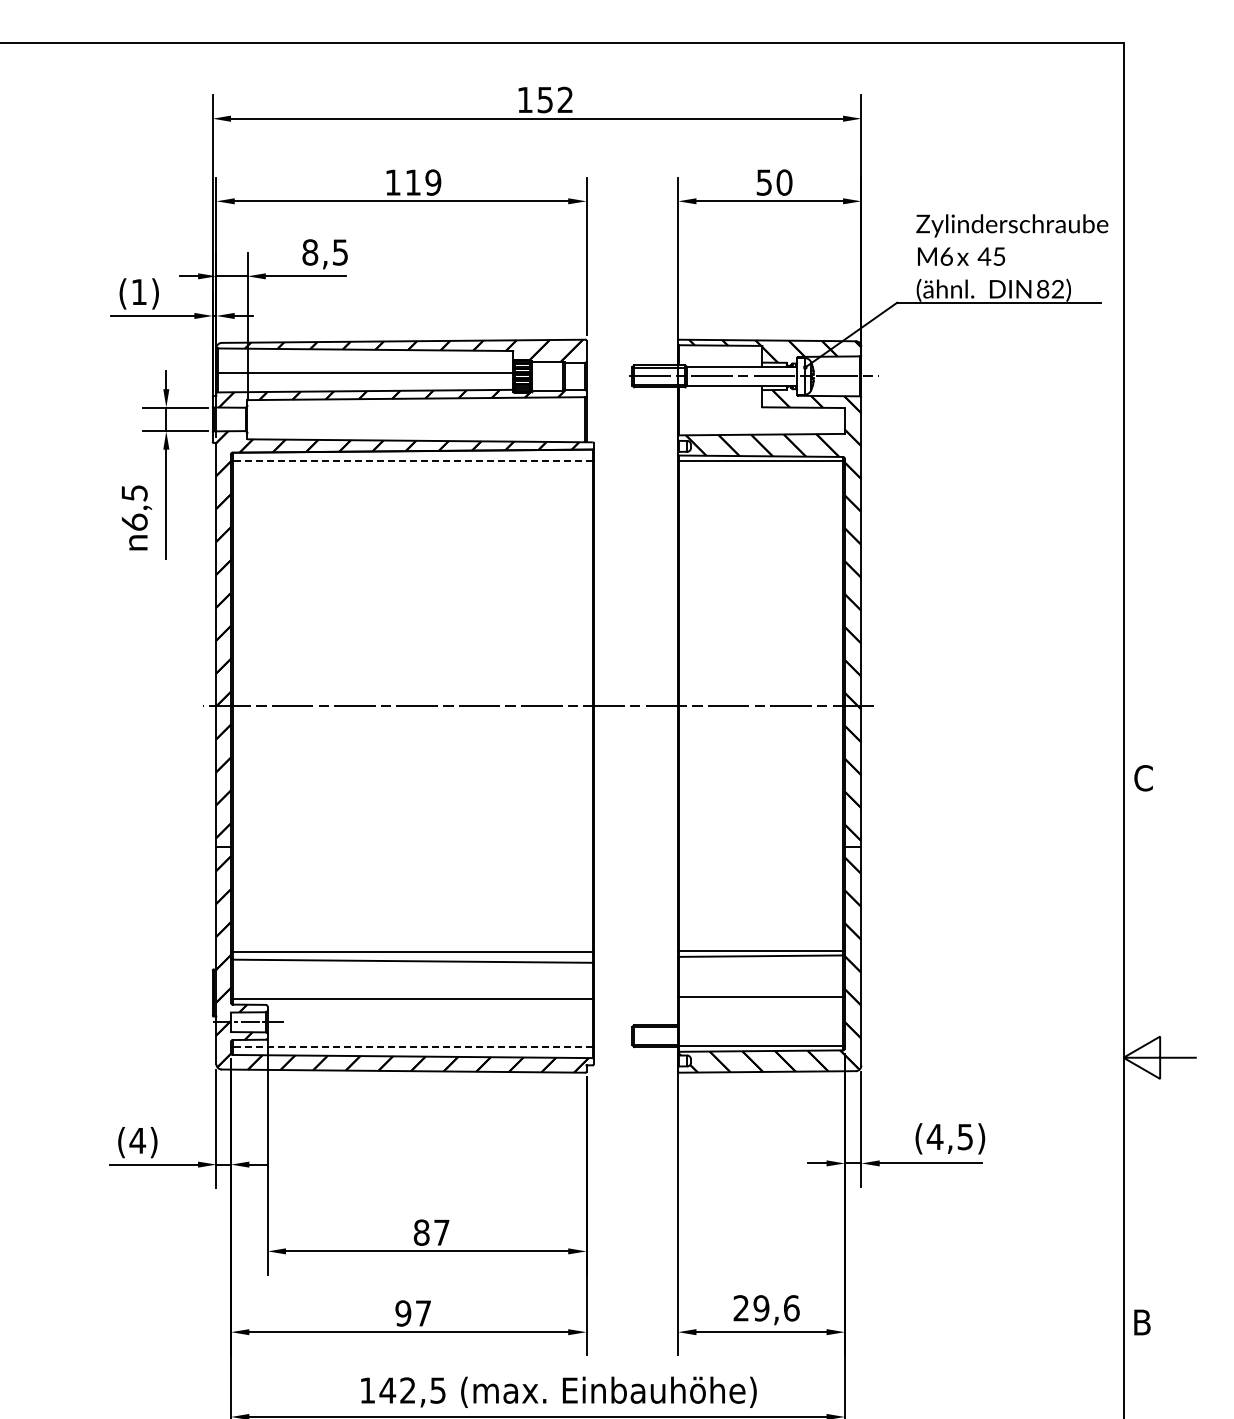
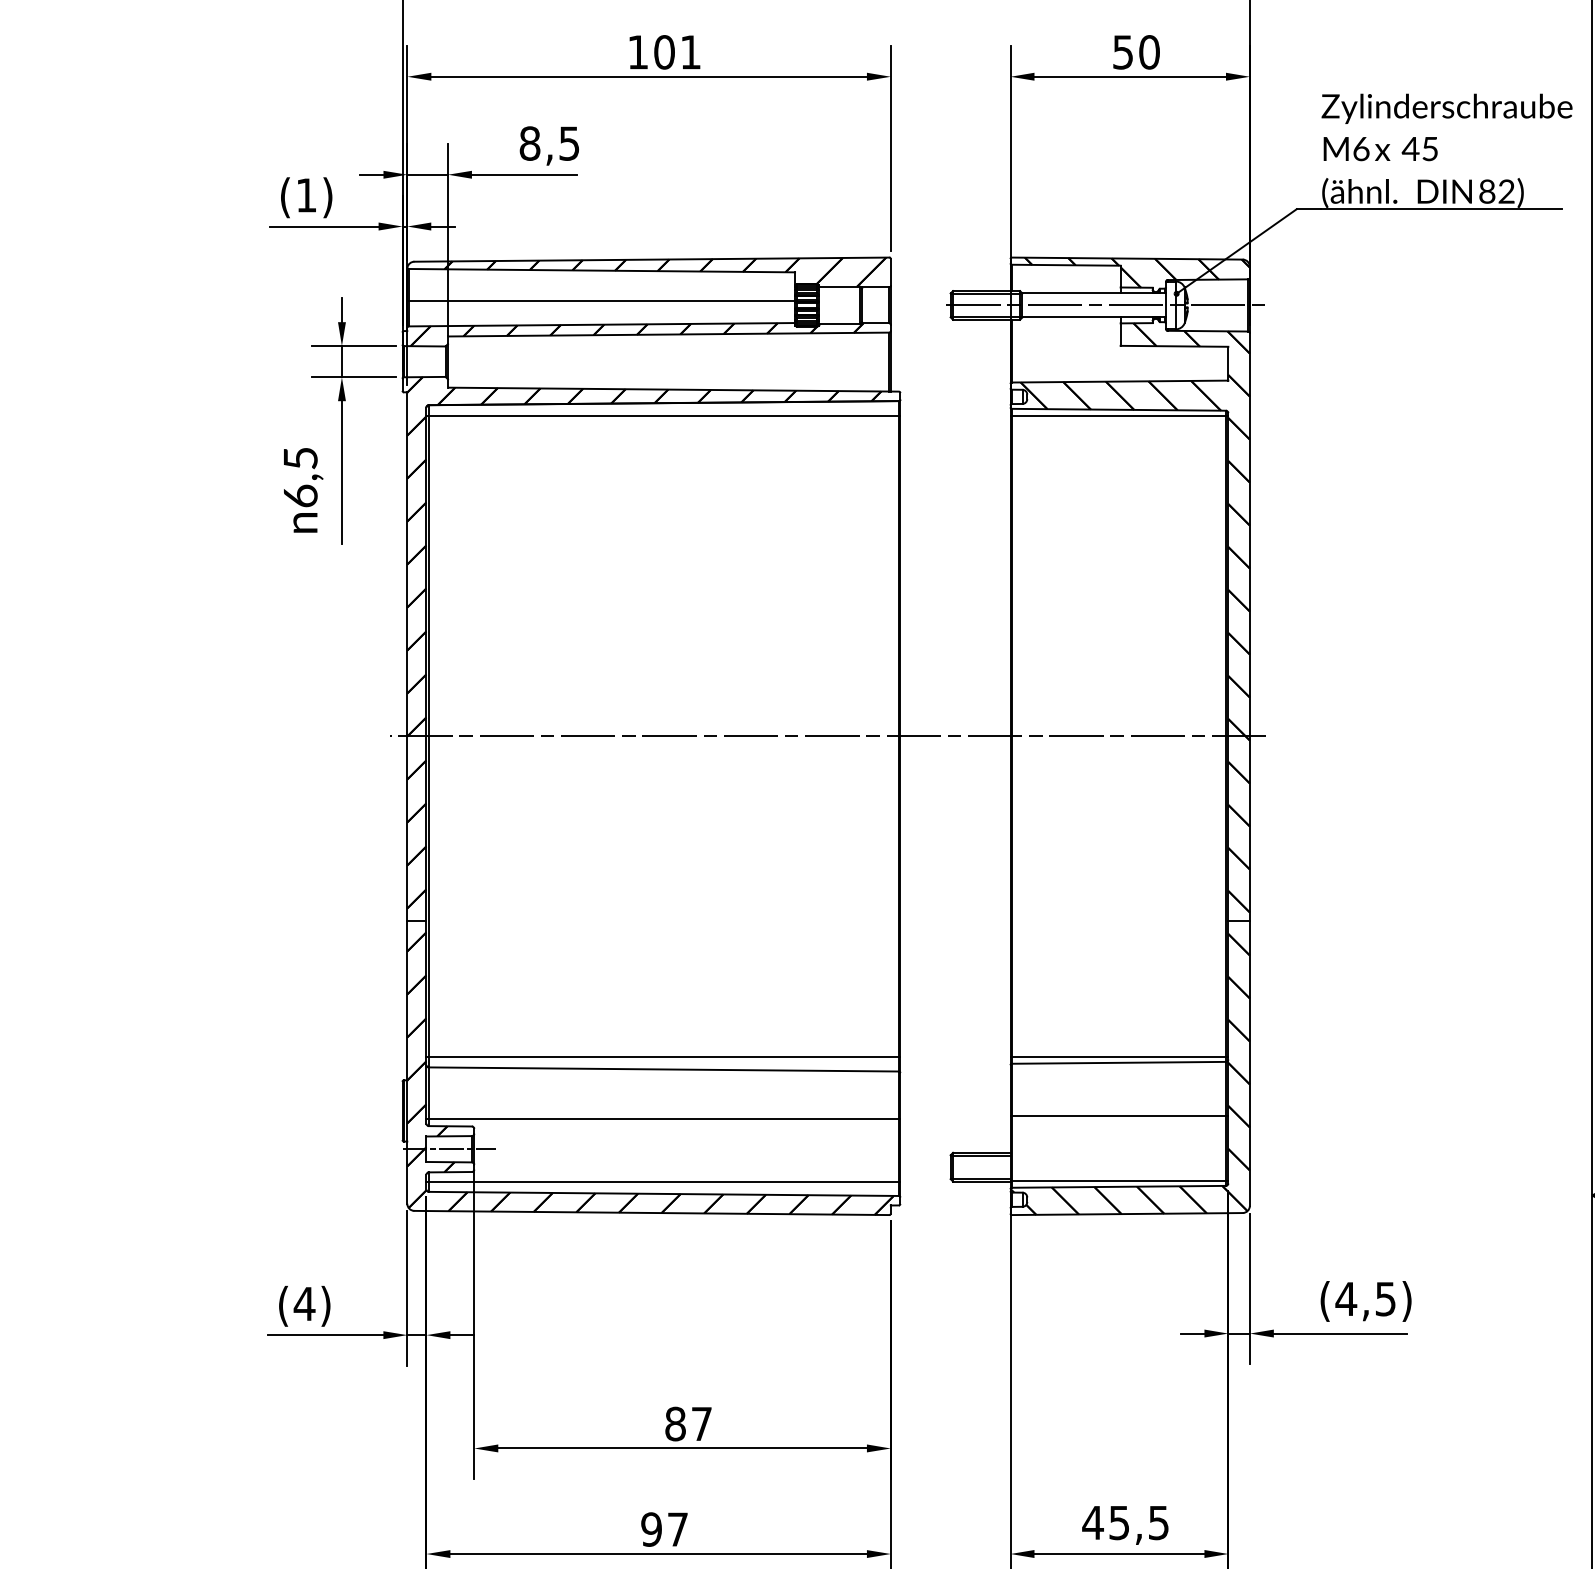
text: (423, 182) -> (677, 52), 119 -> 101
line: (412, 460) -> (663, 415), dashed -> solid
line: (412, 1047) -> (663, 1182), dashed -> solid
text: (766, 1308) -> (1125, 1523), 29,6 -> 45,5

